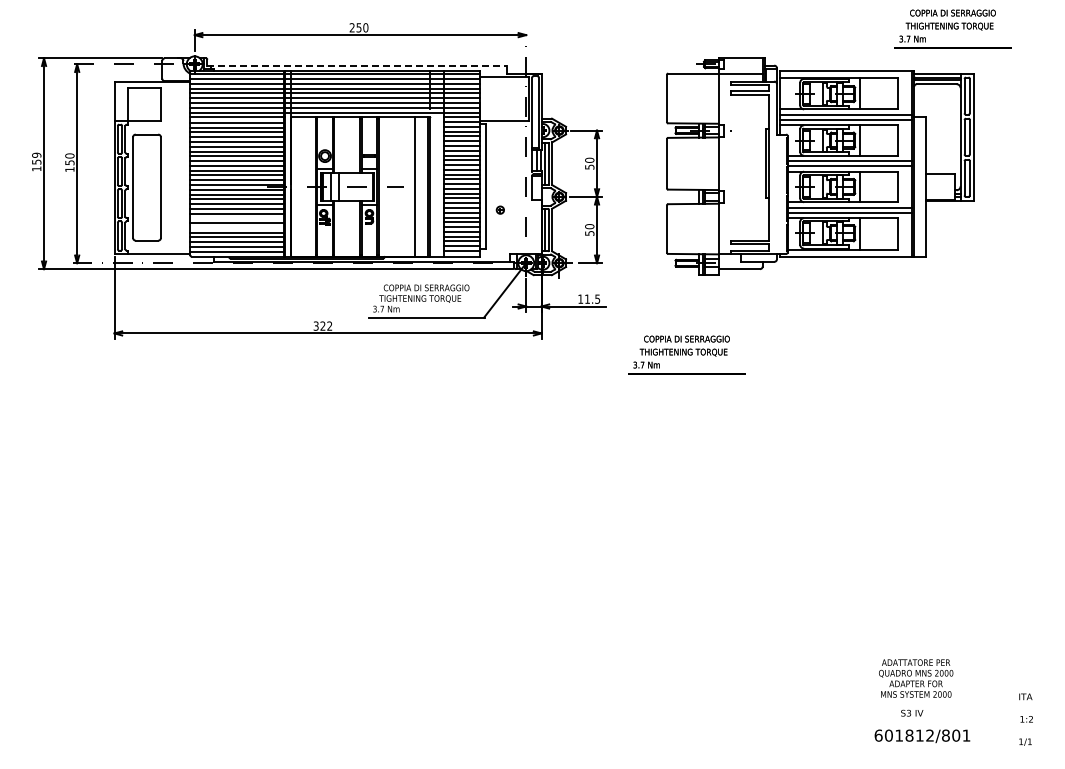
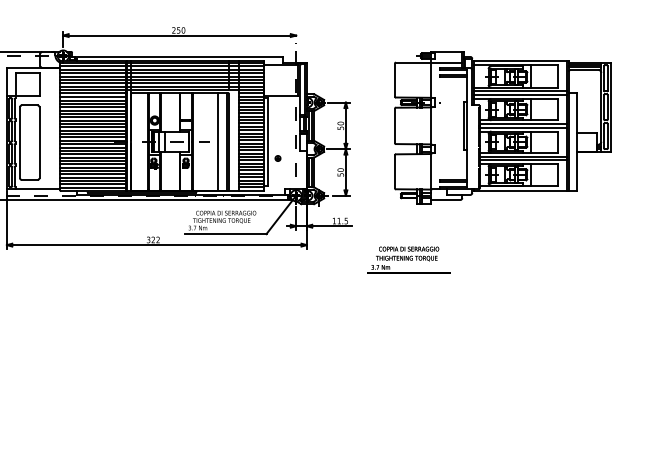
part: (952, 28) -> (595, 30), removed
line: (357, 65) -> (177, 56), dashed -> solid
line: (236, 218) -> (92, 164), added
line: (236, 227) -> (92, 170), added

